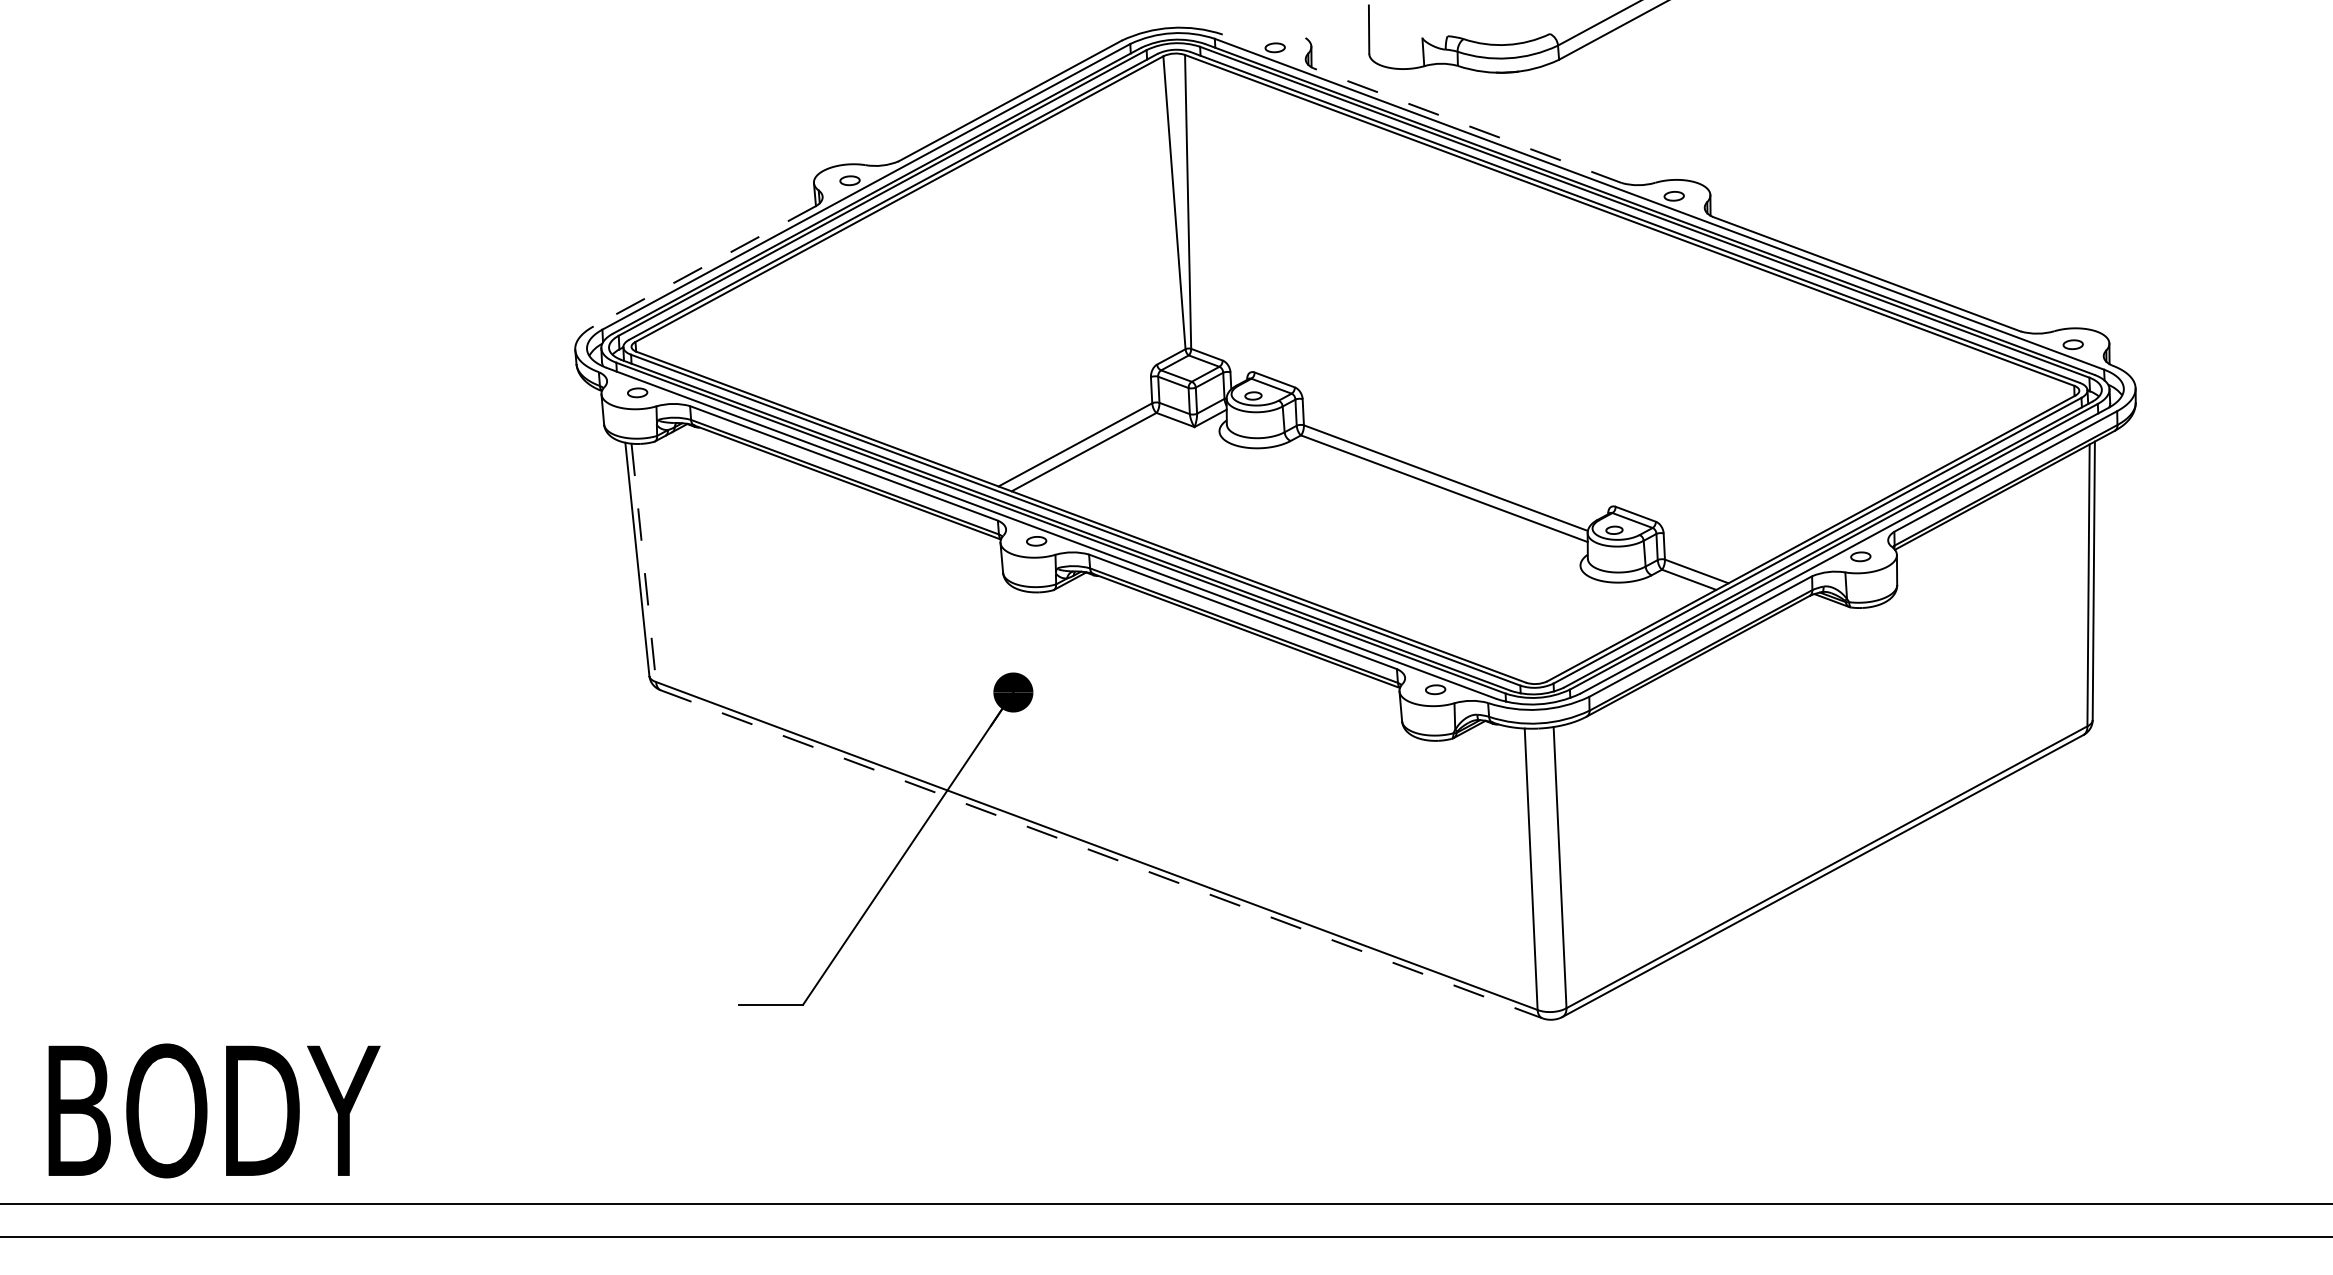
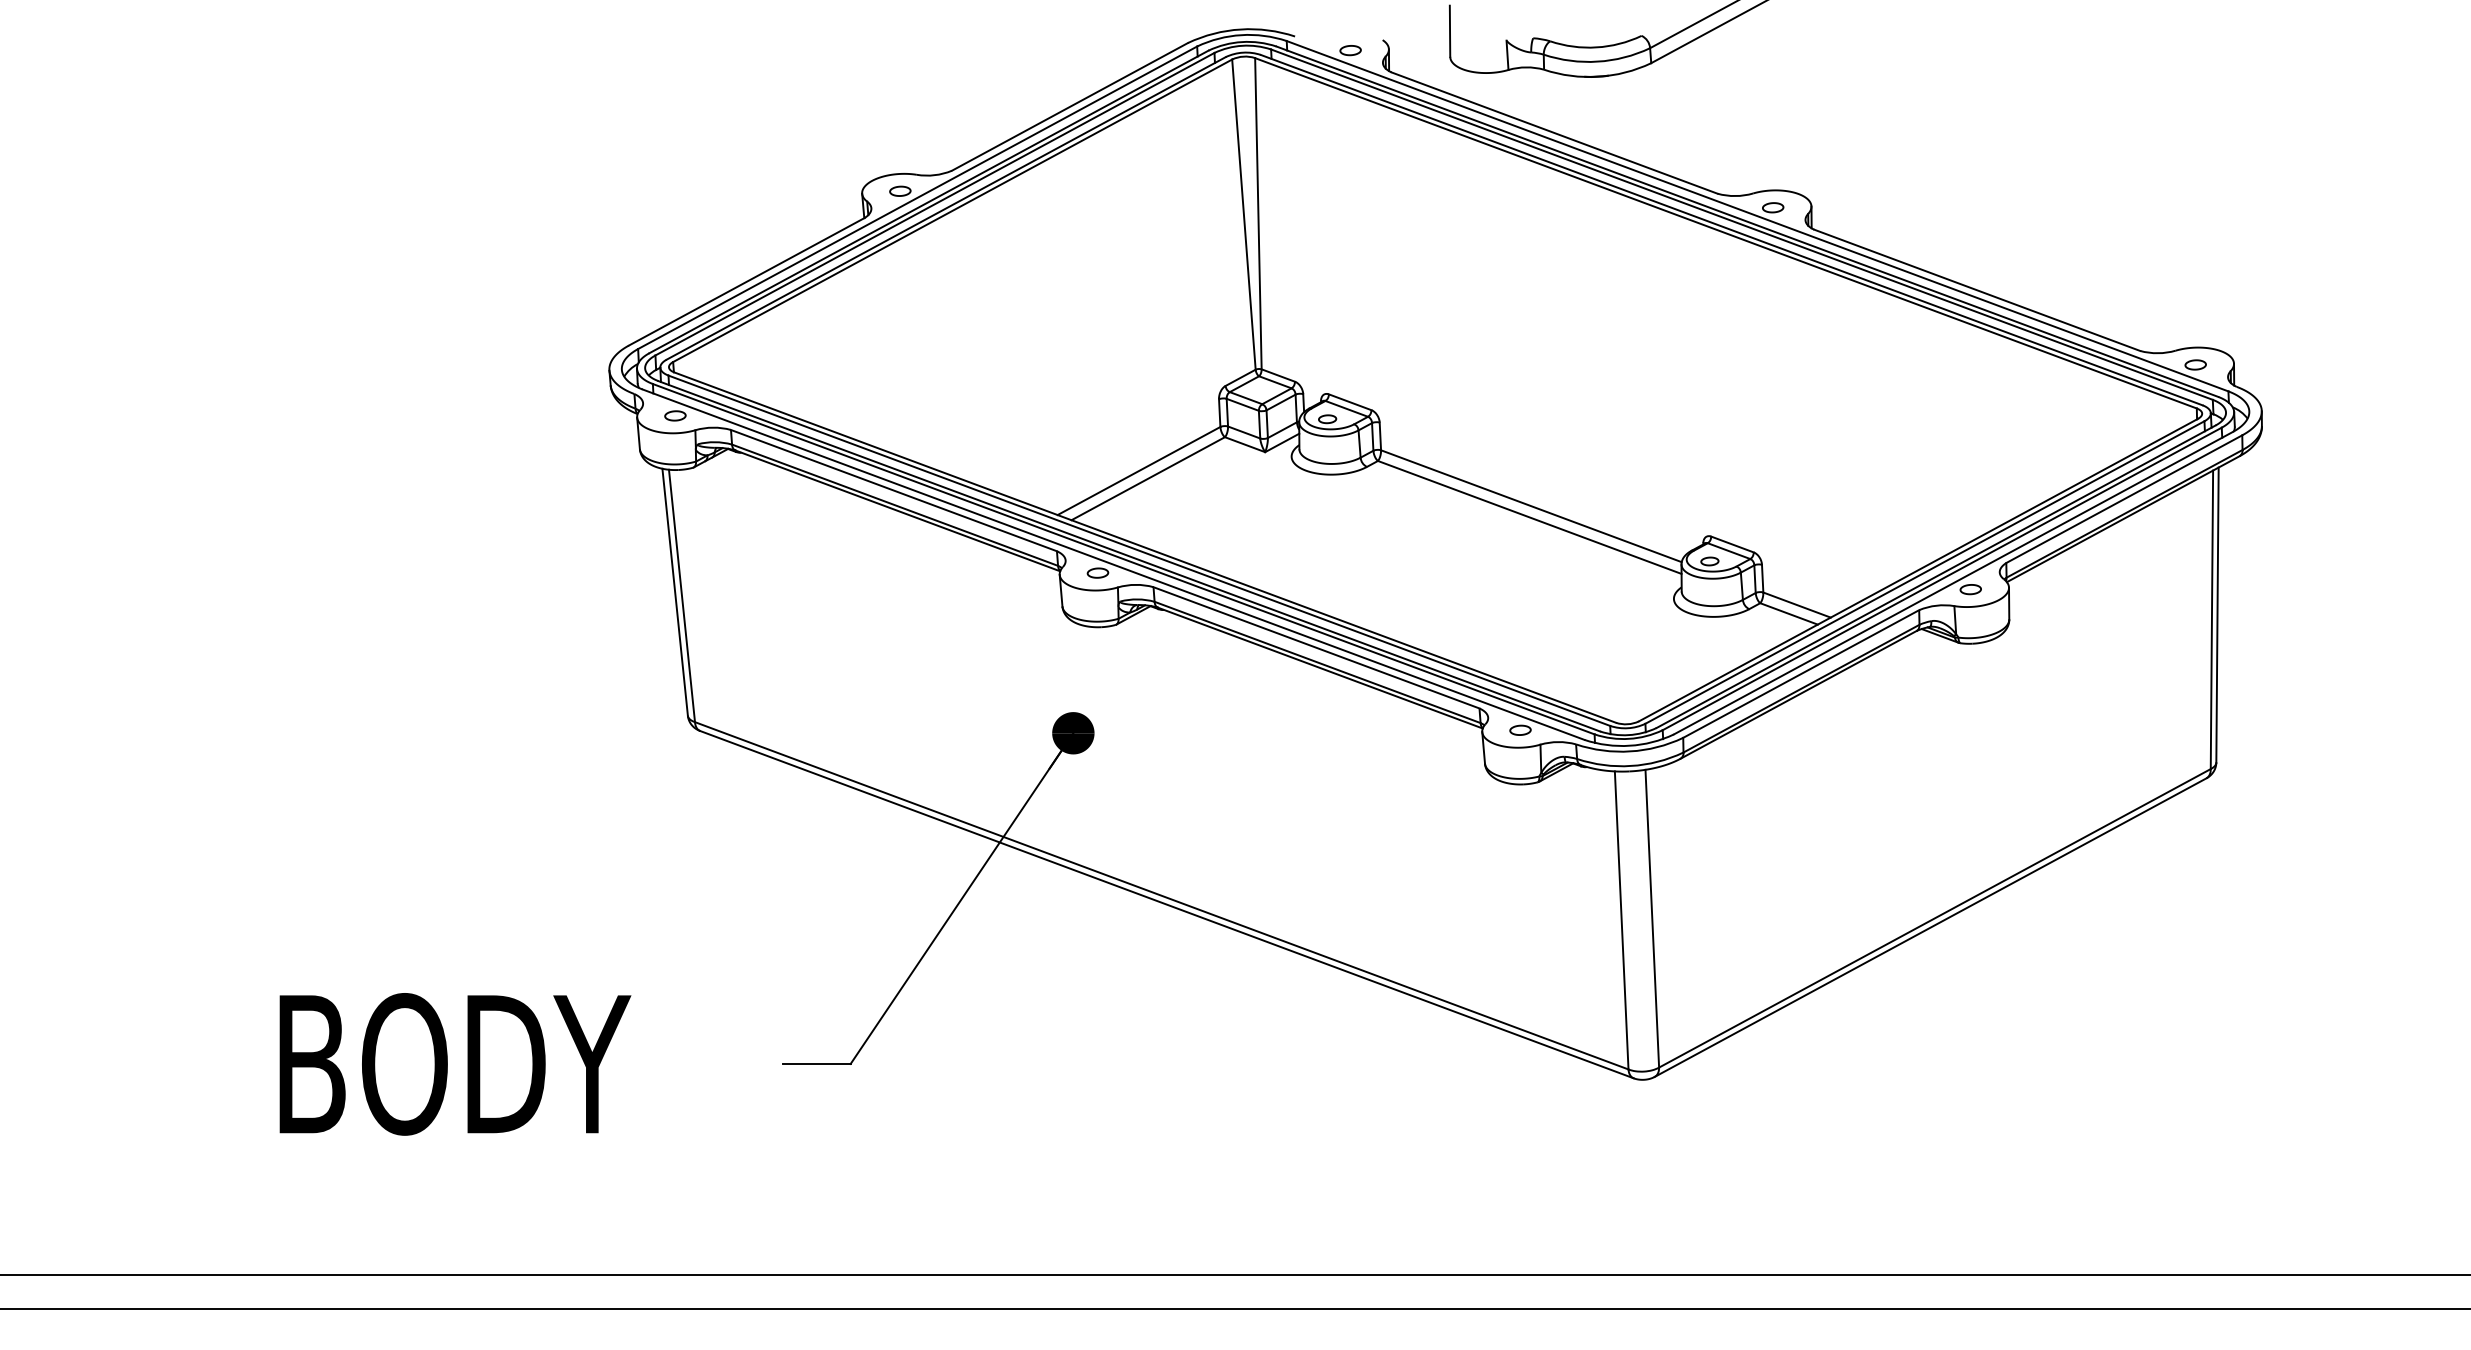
line: (1467, 126) -> (1554, 133), dashed -> solid
line: (704, 265) -> (746, 281), dashed -> solid
line: (643, 562) -> (681, 595), dashed -> solid
line: (1102, 854) -> (1167, 904), dashed -> solid
text: (214, 1111) -> (455, 1064), moved

